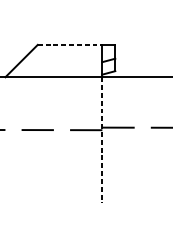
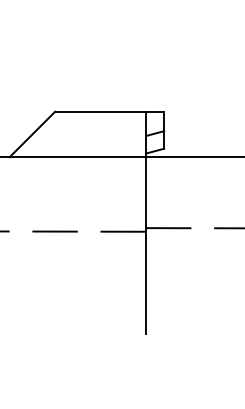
line: (70, 44) -> (101, 111), dashed -> solid
line: (102, 139) -> (145, 245), dashed -> solid

